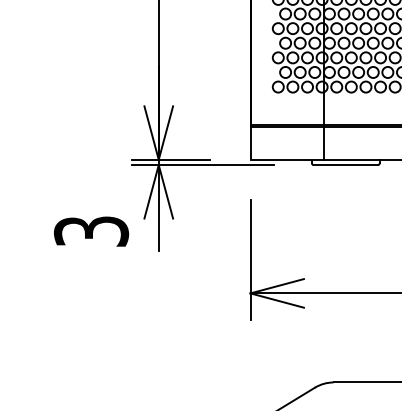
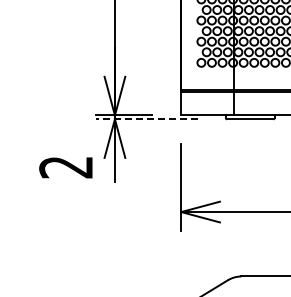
line: (202, 165) -> (146, 119), solid -> dashed
text: (91, 231) -> (66, 167), 3 -> 2

